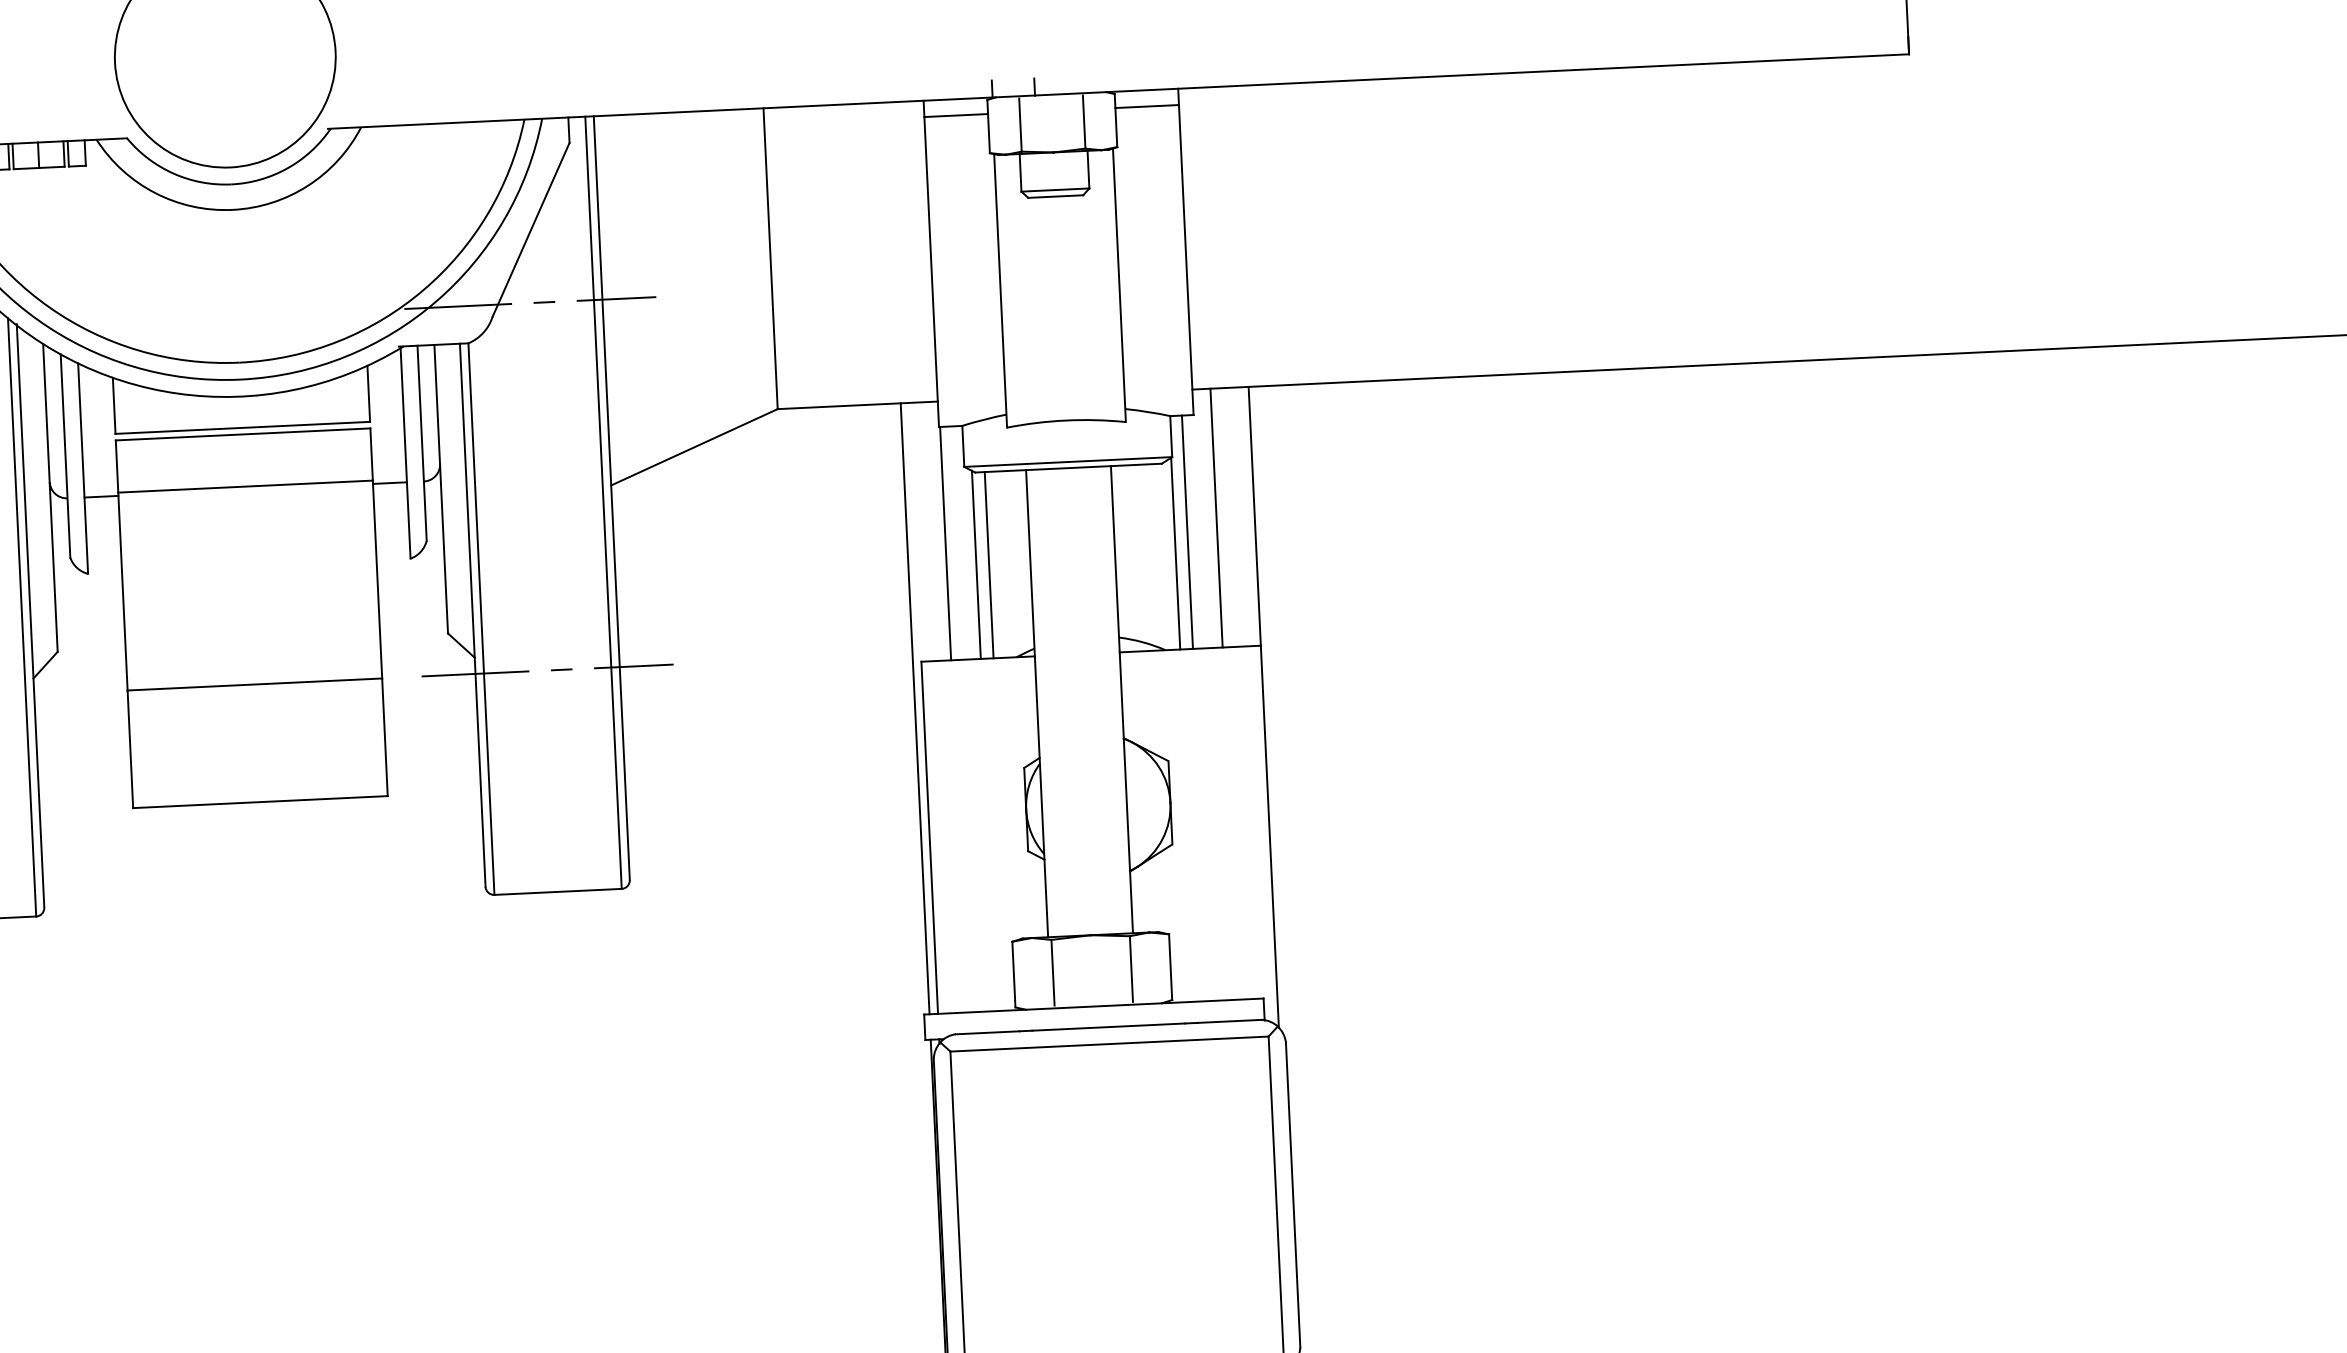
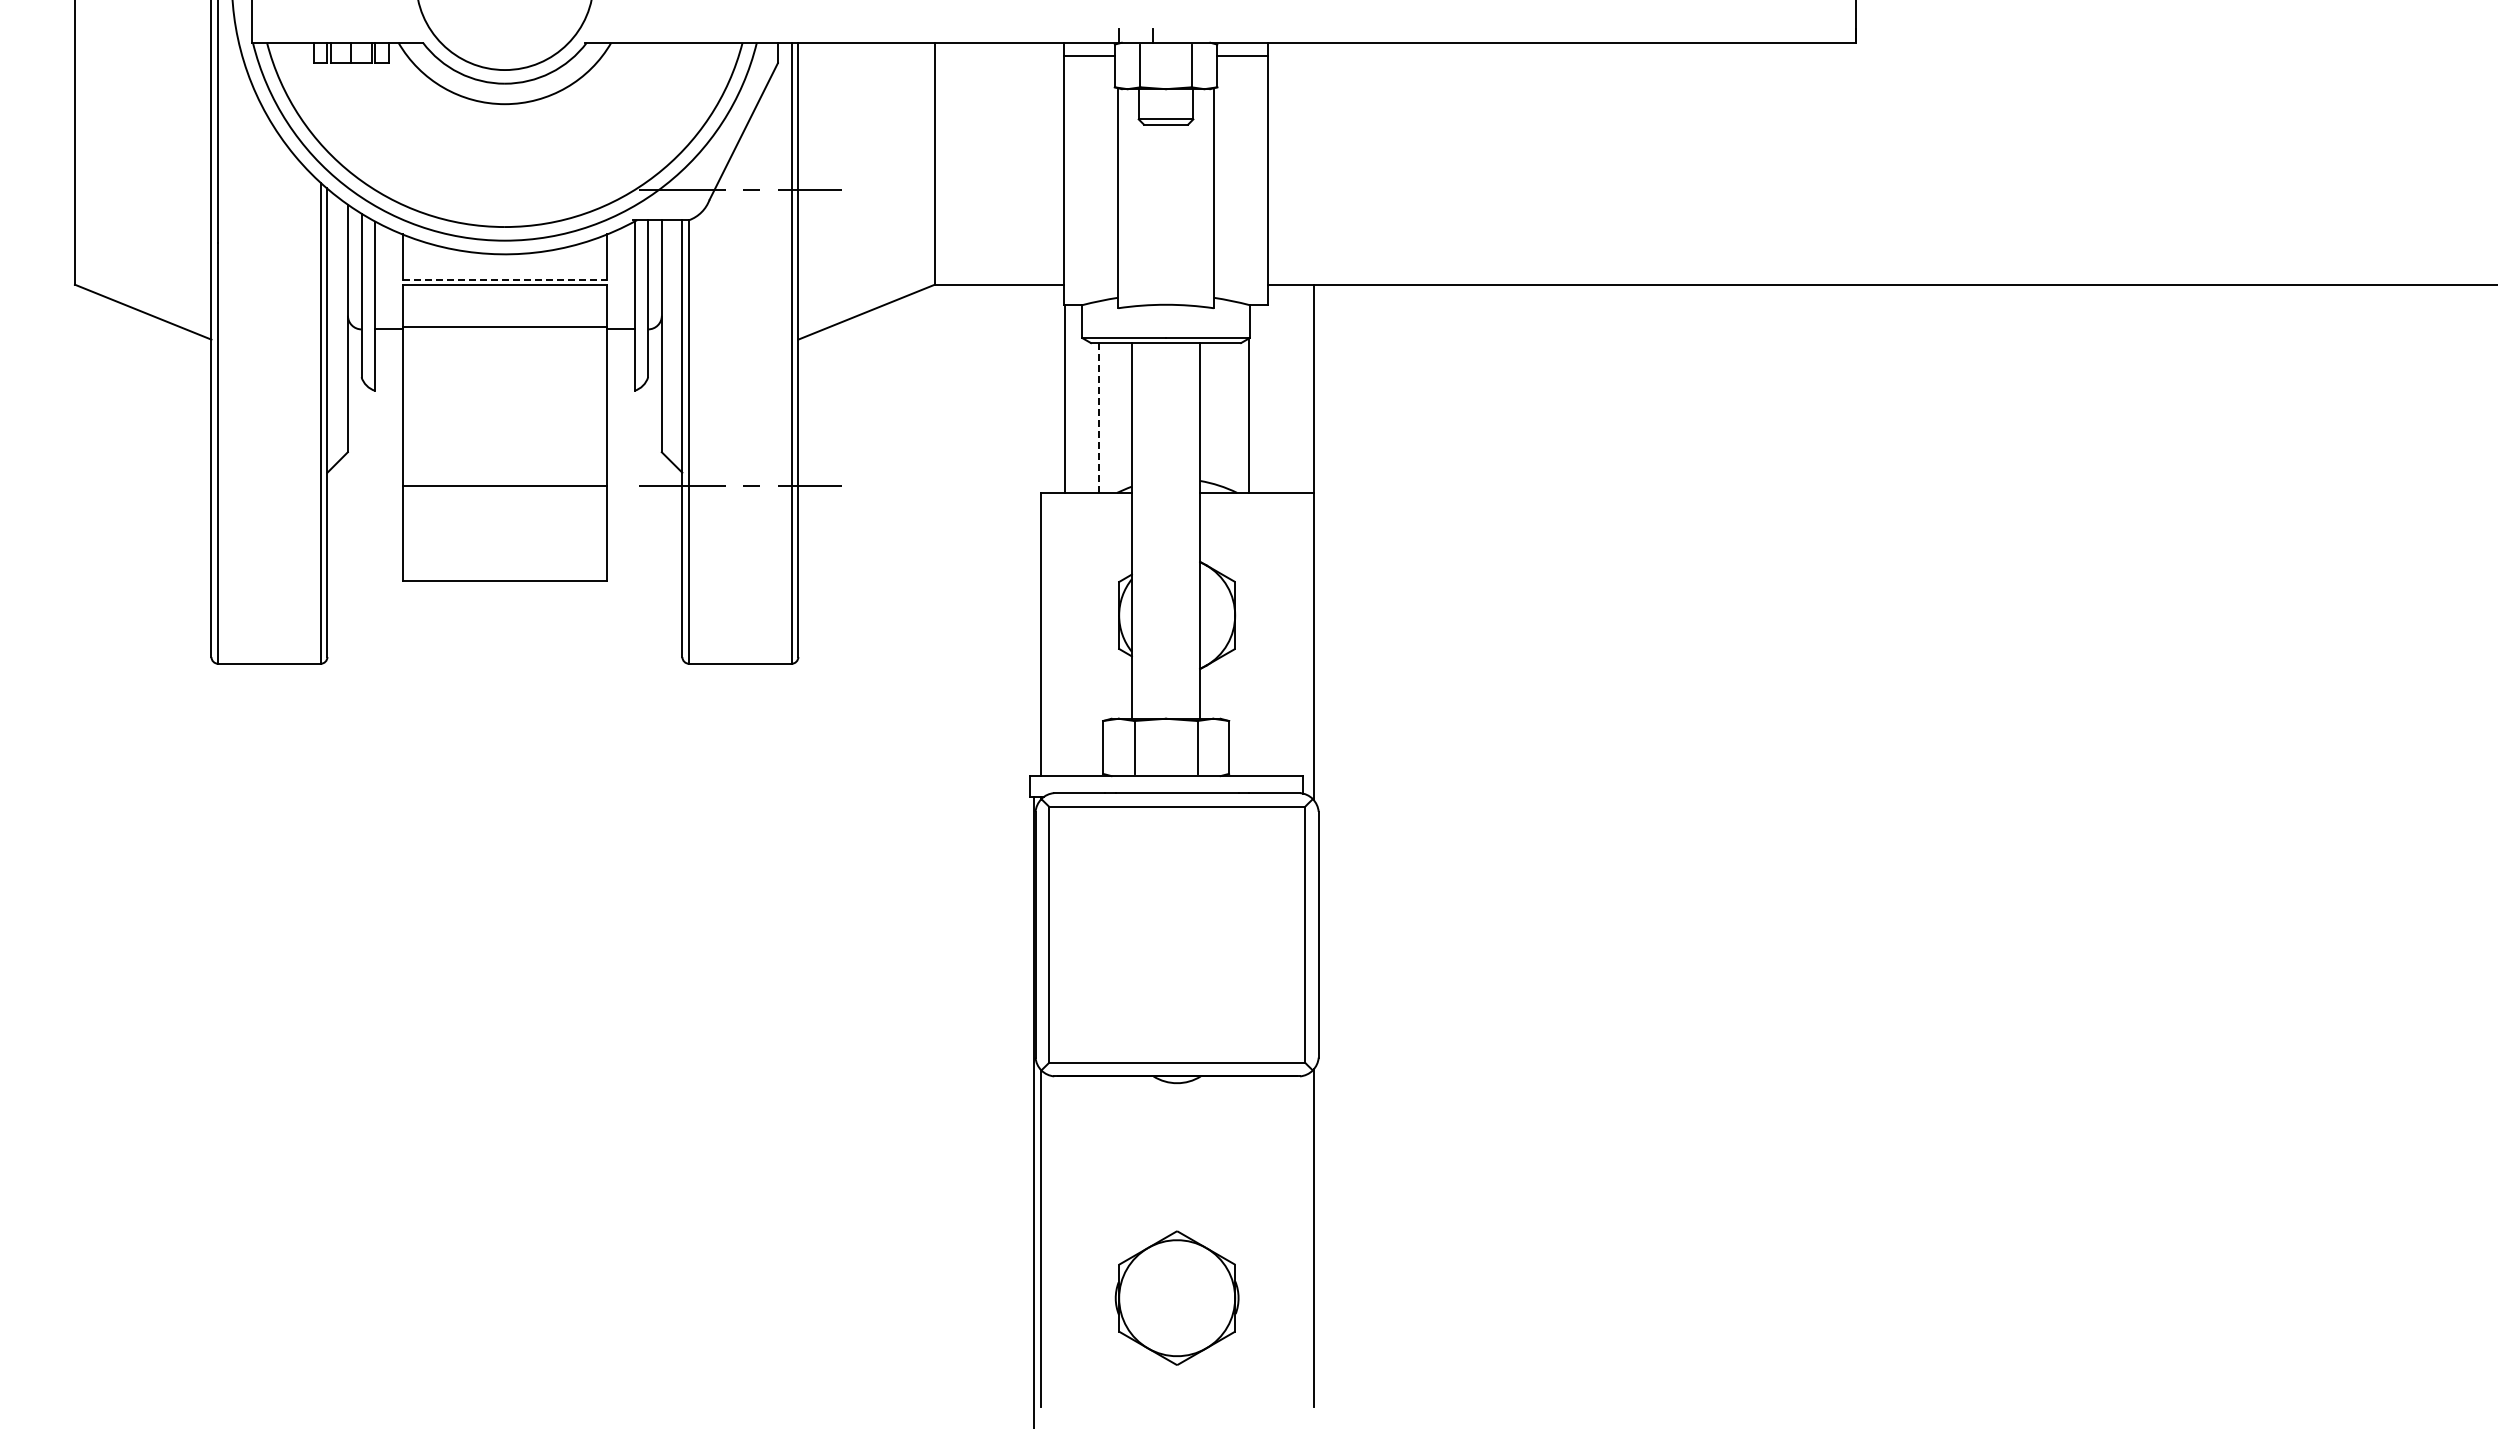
line: (243, 427) -> (505, 279), solid -> dashed
line: (1215, 517) -> (1282, 388), removed
line: (1187, 531) -> (1259, 398), removed
line: (976, 563) -> (1088, 416), removed
line: (988, 564) -> (1098, 417), solid -> dashed
line: (914, 708) -> (1033, 530), removed

